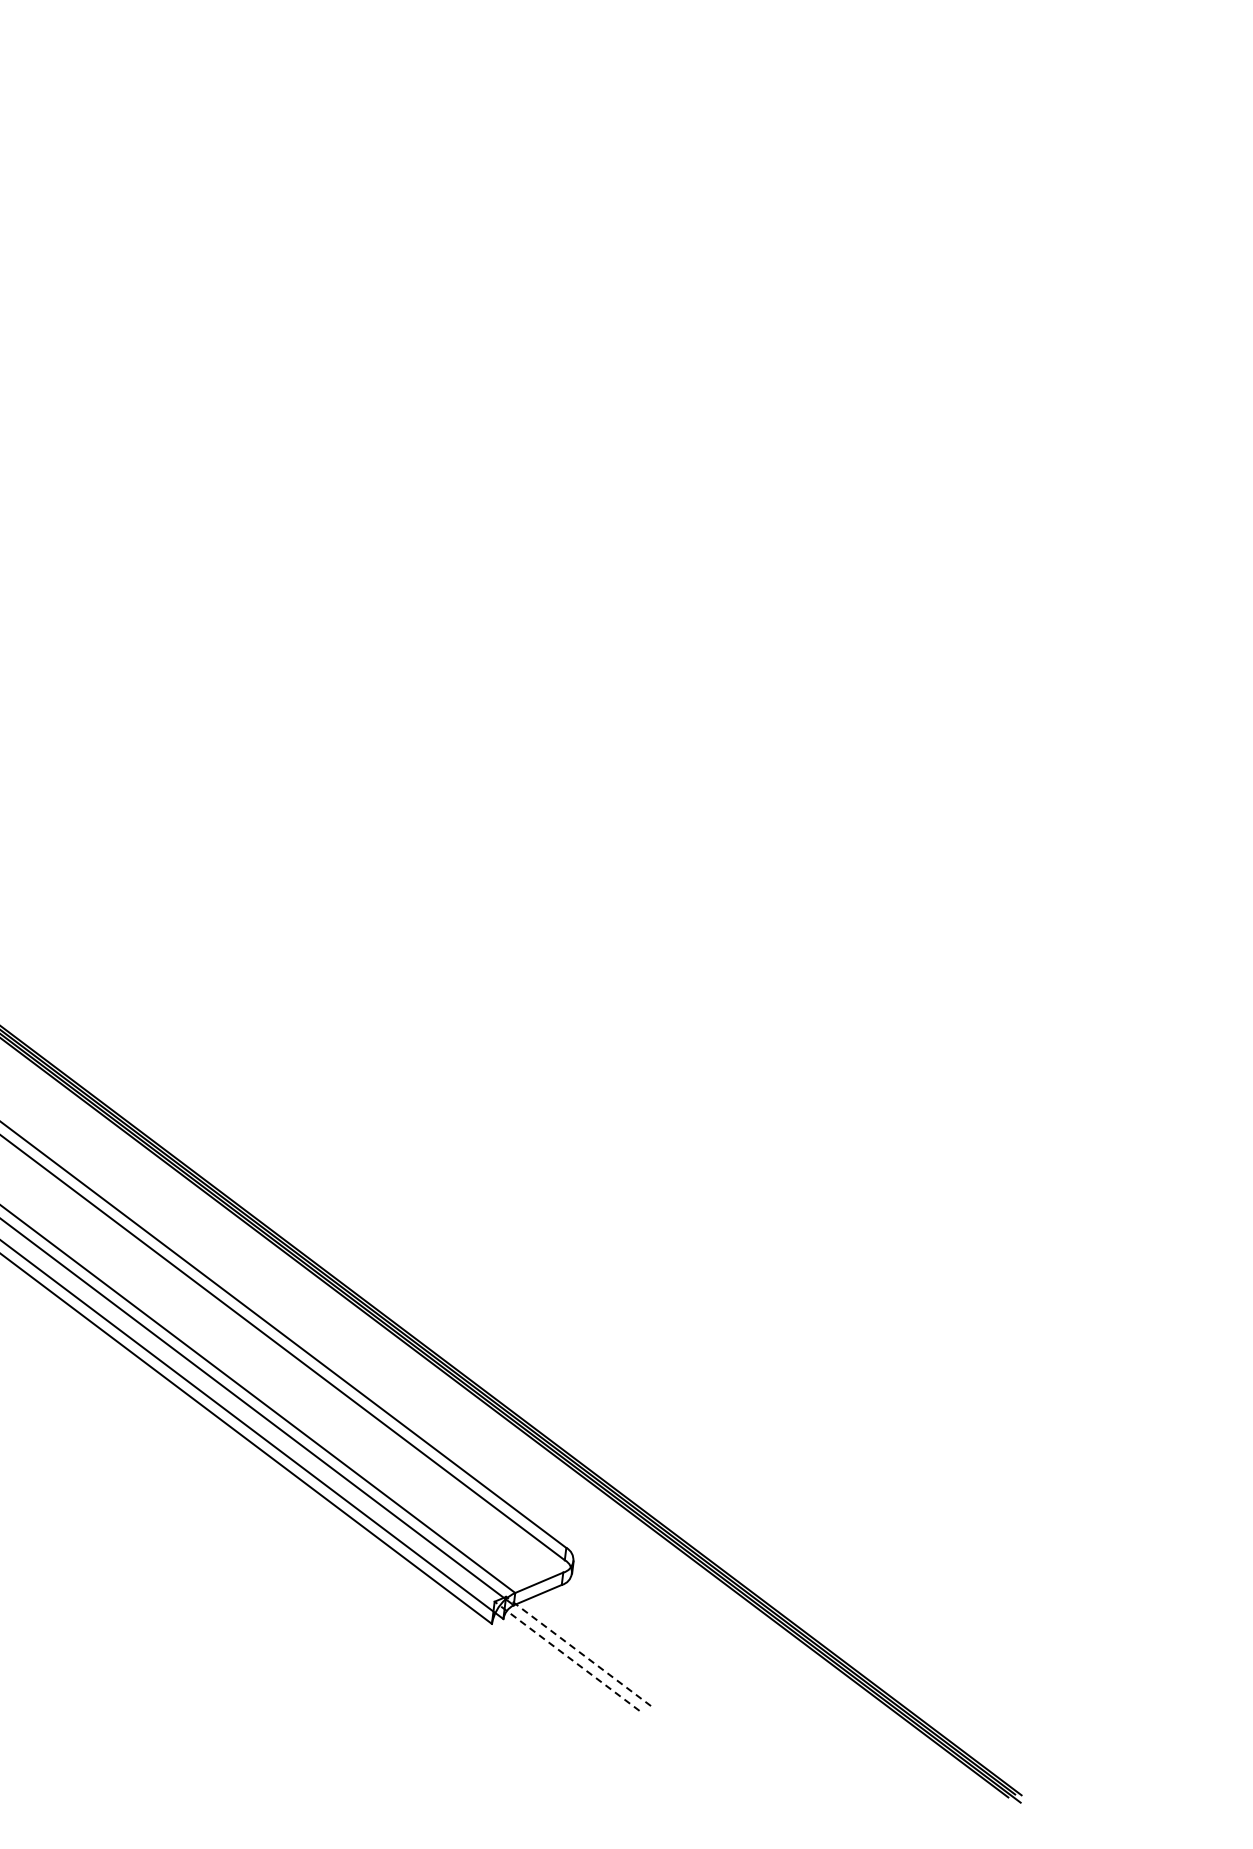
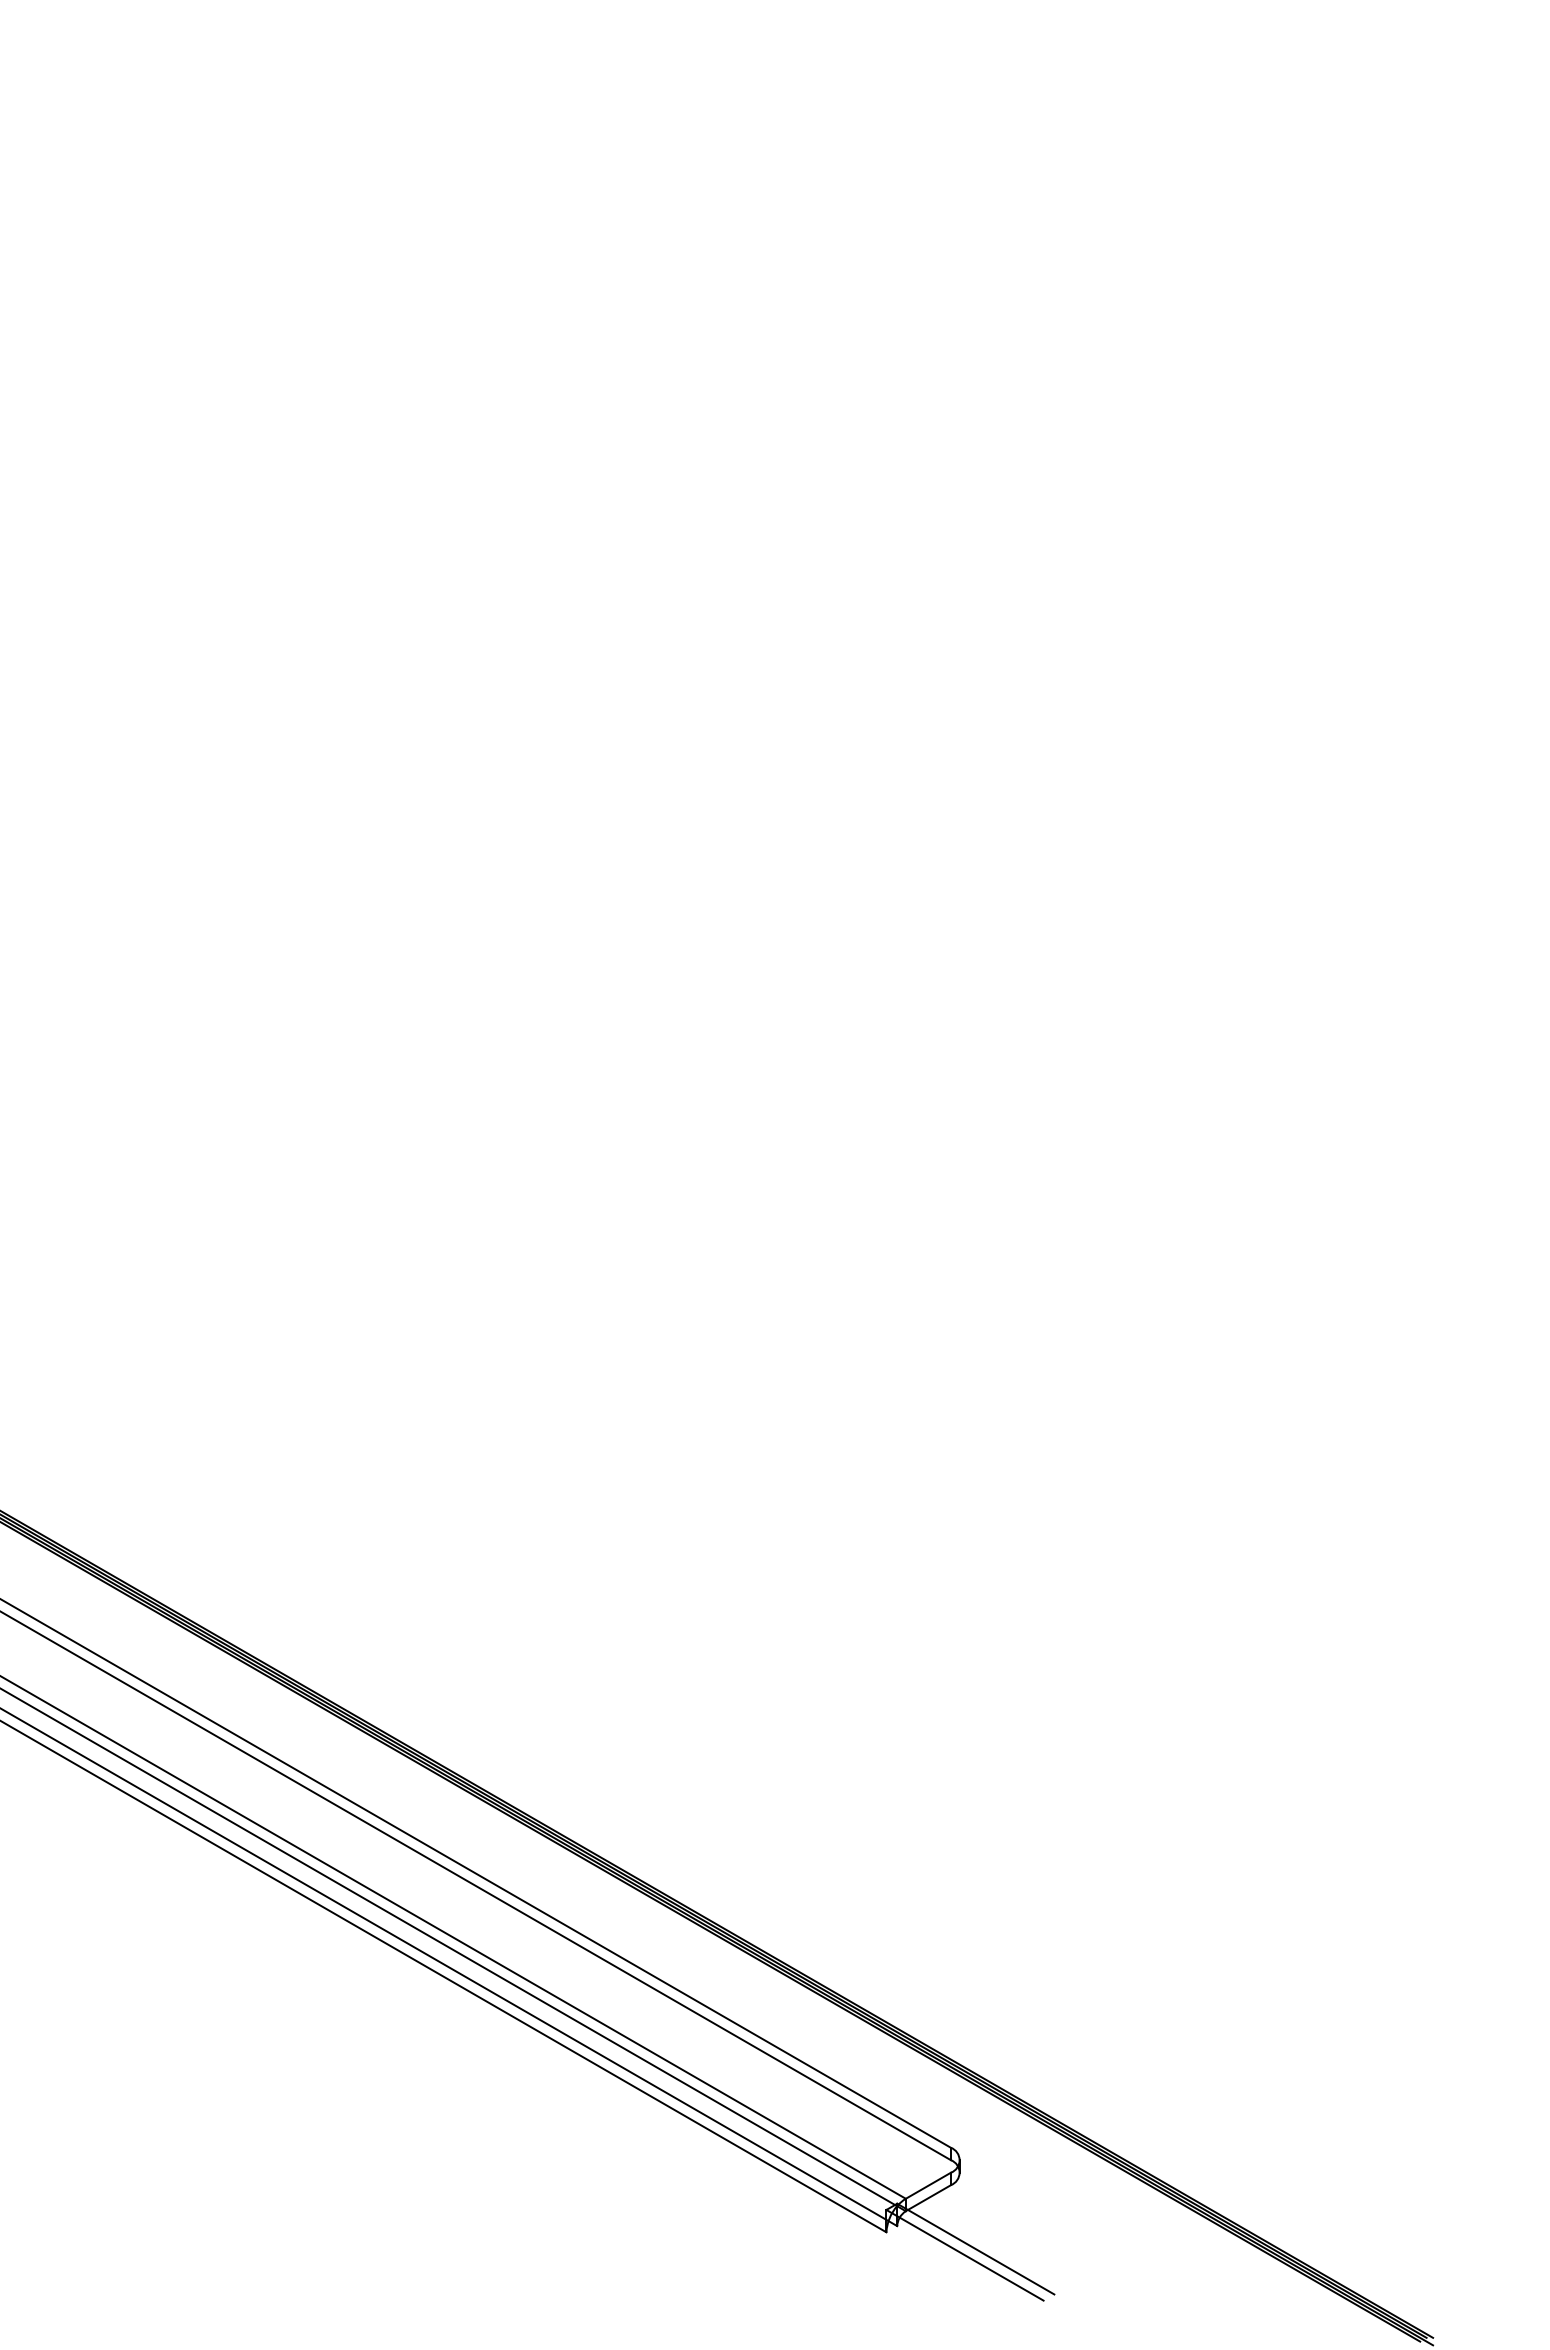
line: (578, 1651) -> (975, 2249), dashed -> solid
line: (567, 1656) -> (965, 2255), dashed -> solid

